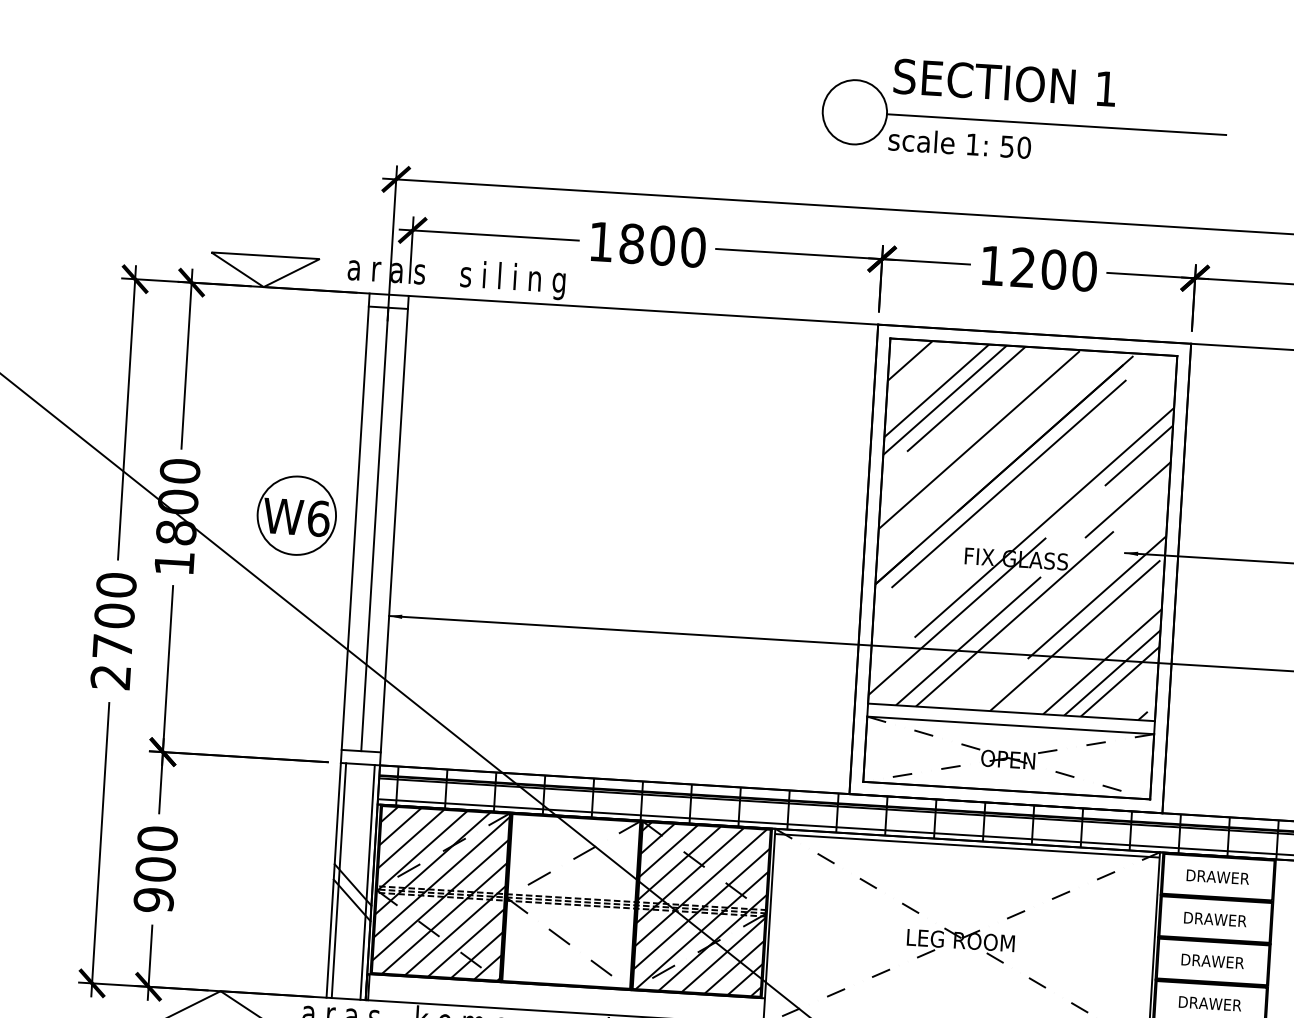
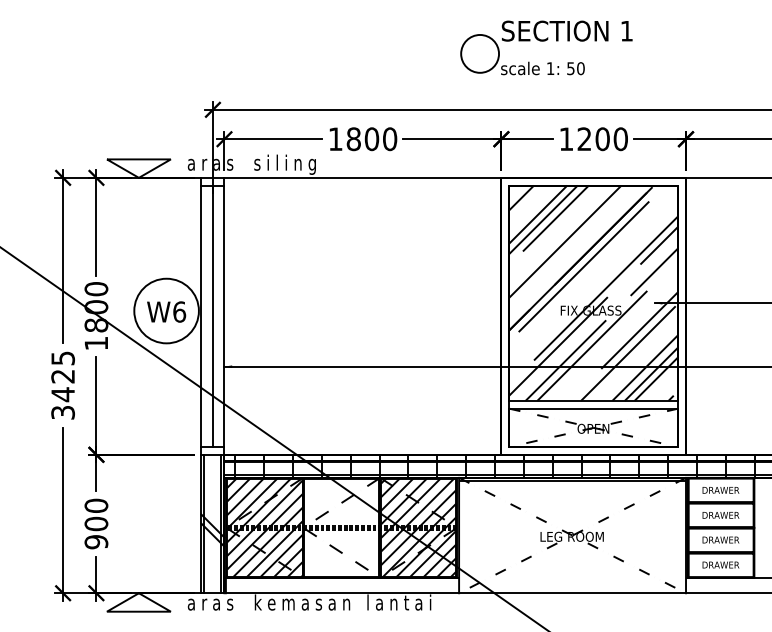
line: (1057, 123) -> (599, 53), removed
circle: (296, 514) -> (166, 310), size x1.4
text: (112, 631) -> (62, 385), 2700 -> 3425

